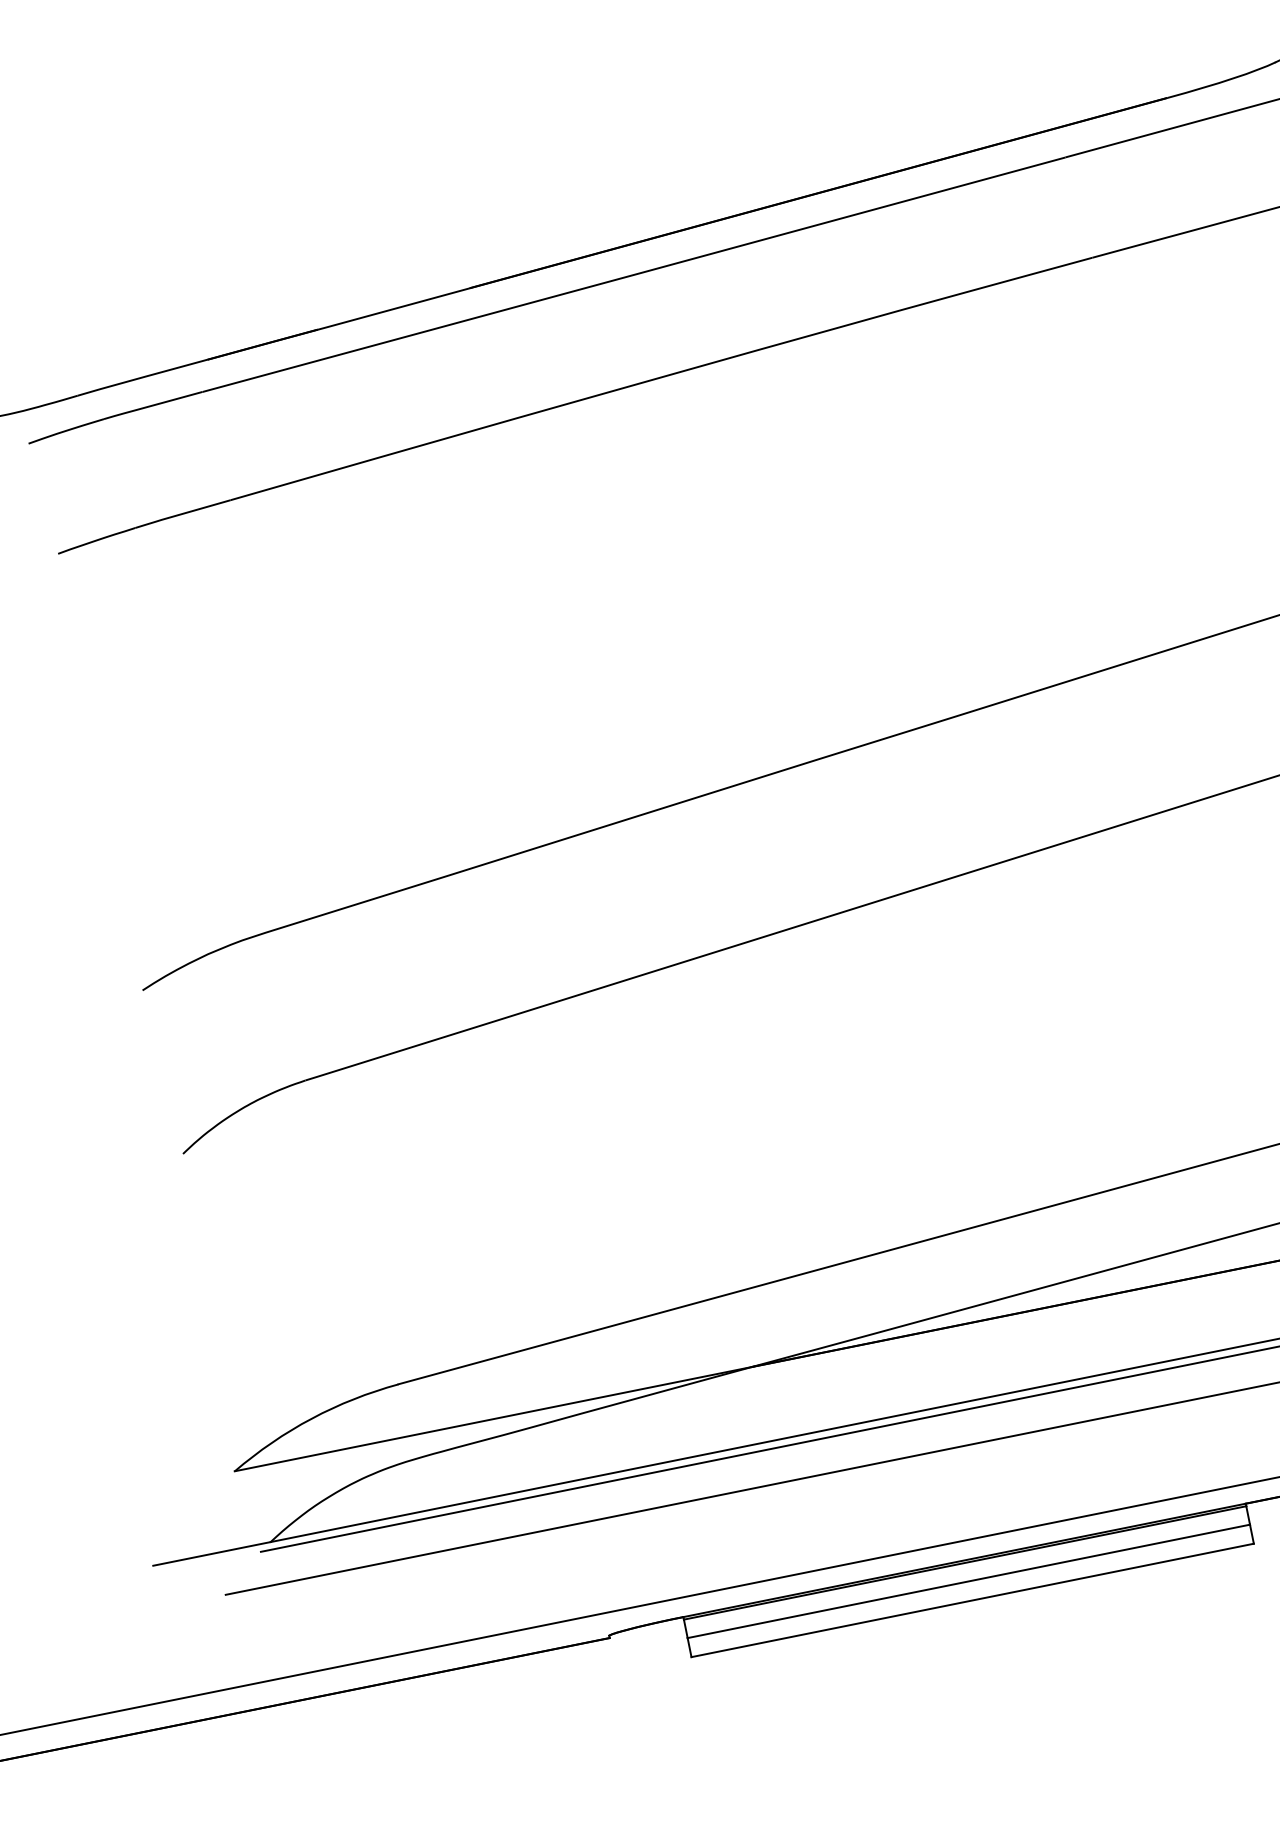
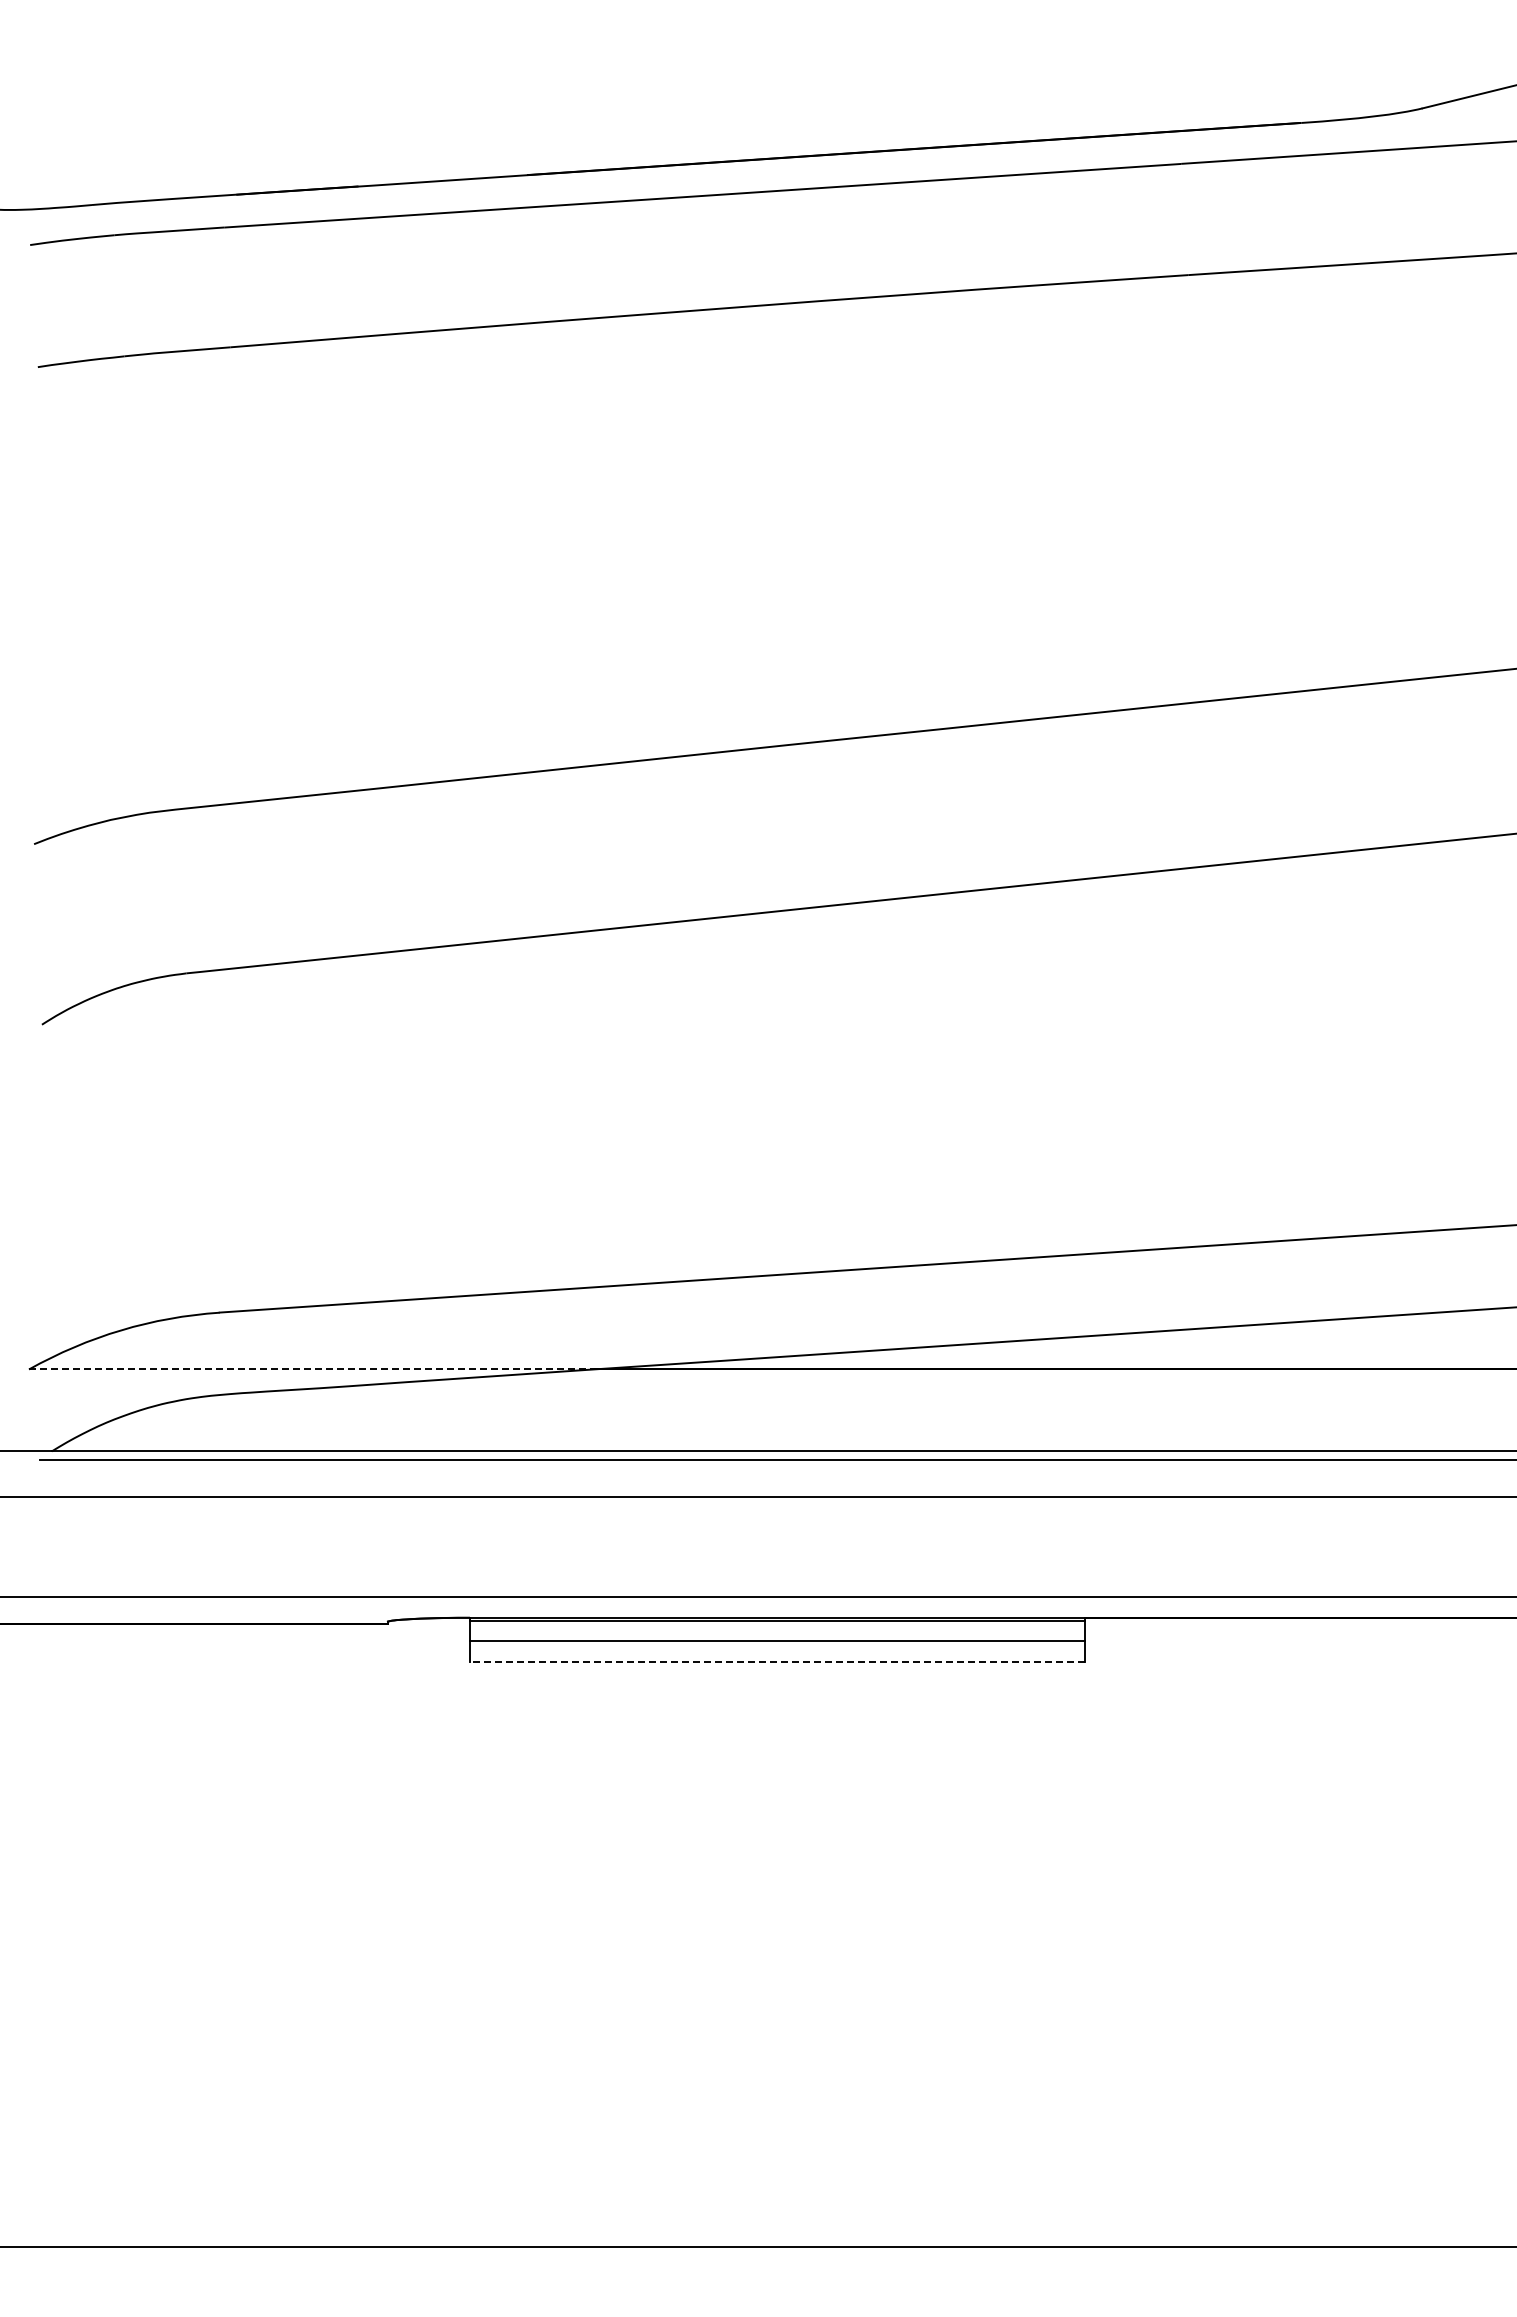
line: (493, 1419) -> (312, 1369), solid -> dashed
line: (972, 1600) -> (777, 1661), solid -> dashed

